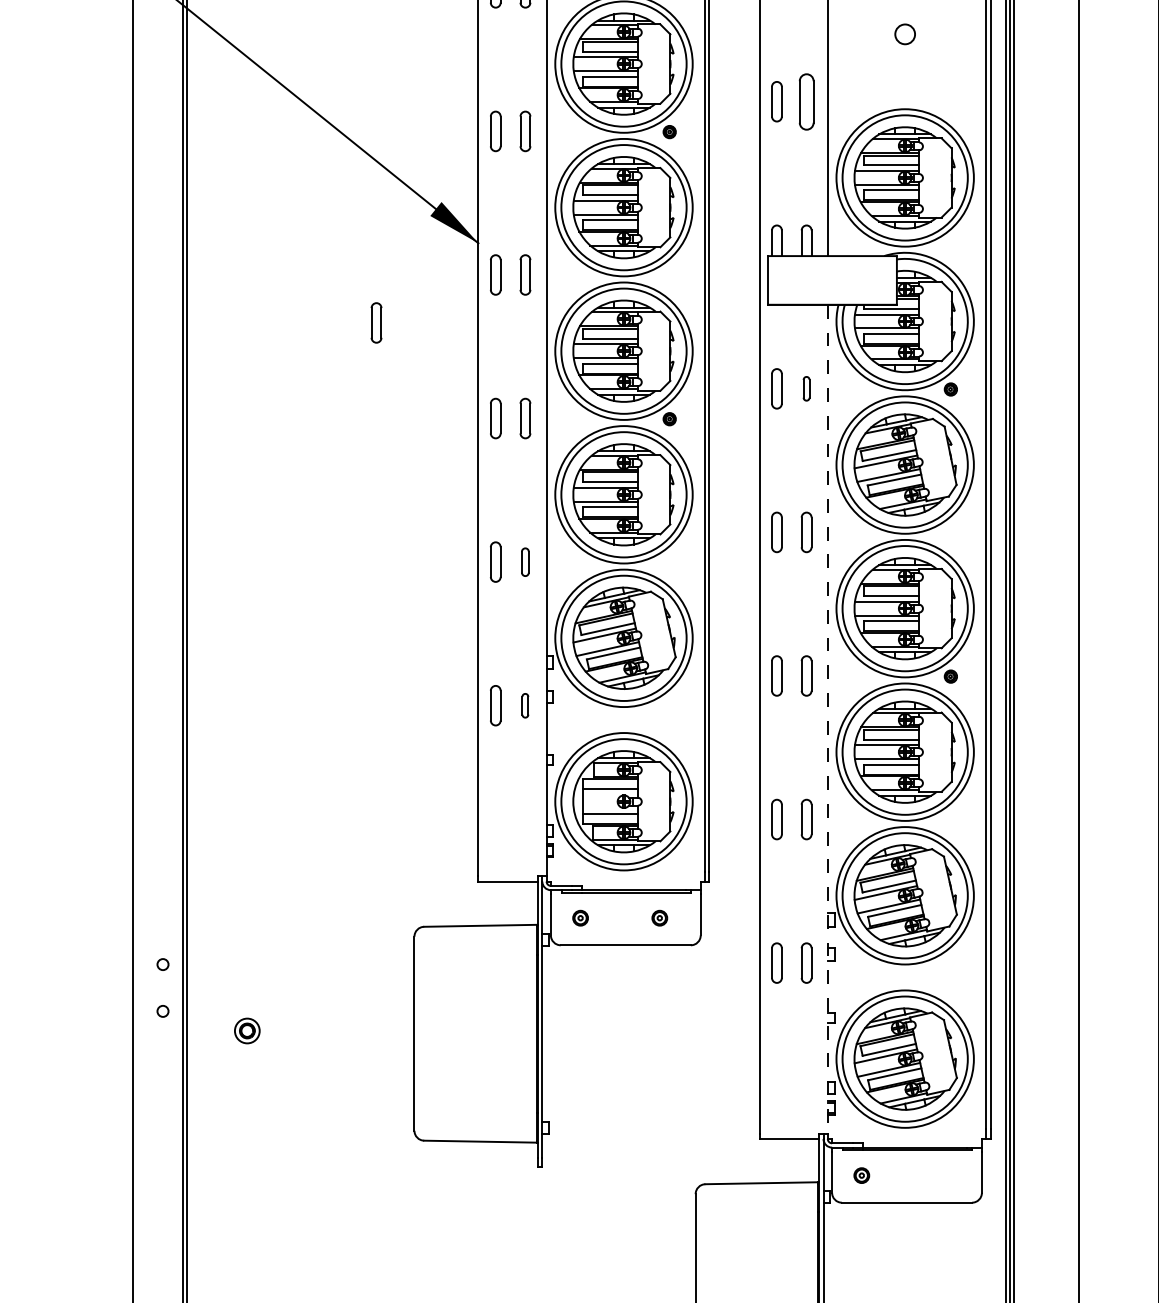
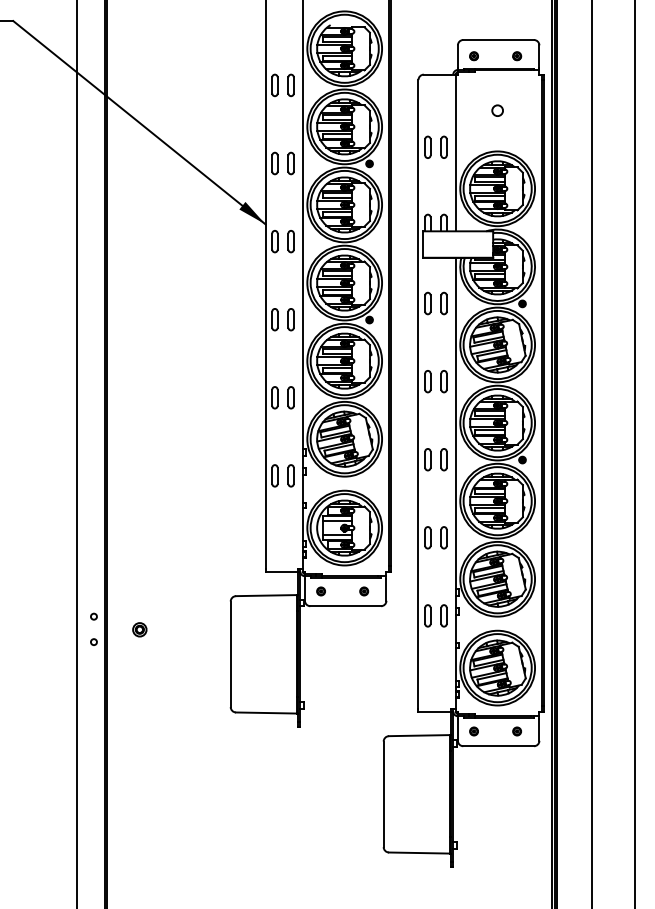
part: (805, 100) -> (443, 146), size x0.71
part: (375, 322) -> (209, 267), removed
part: (805, 388) -> (443, 303), size x1.67
part: (524, 561) -> (290, 397), size x1.43
part: (524, 705) -> (290, 475), size x1.67
line: (827, 719) -> (455, 483), dashed -> solid
part: (246, 1030) -> (139, 629), moved
part: (941, 1175) -> (517, 731), added

